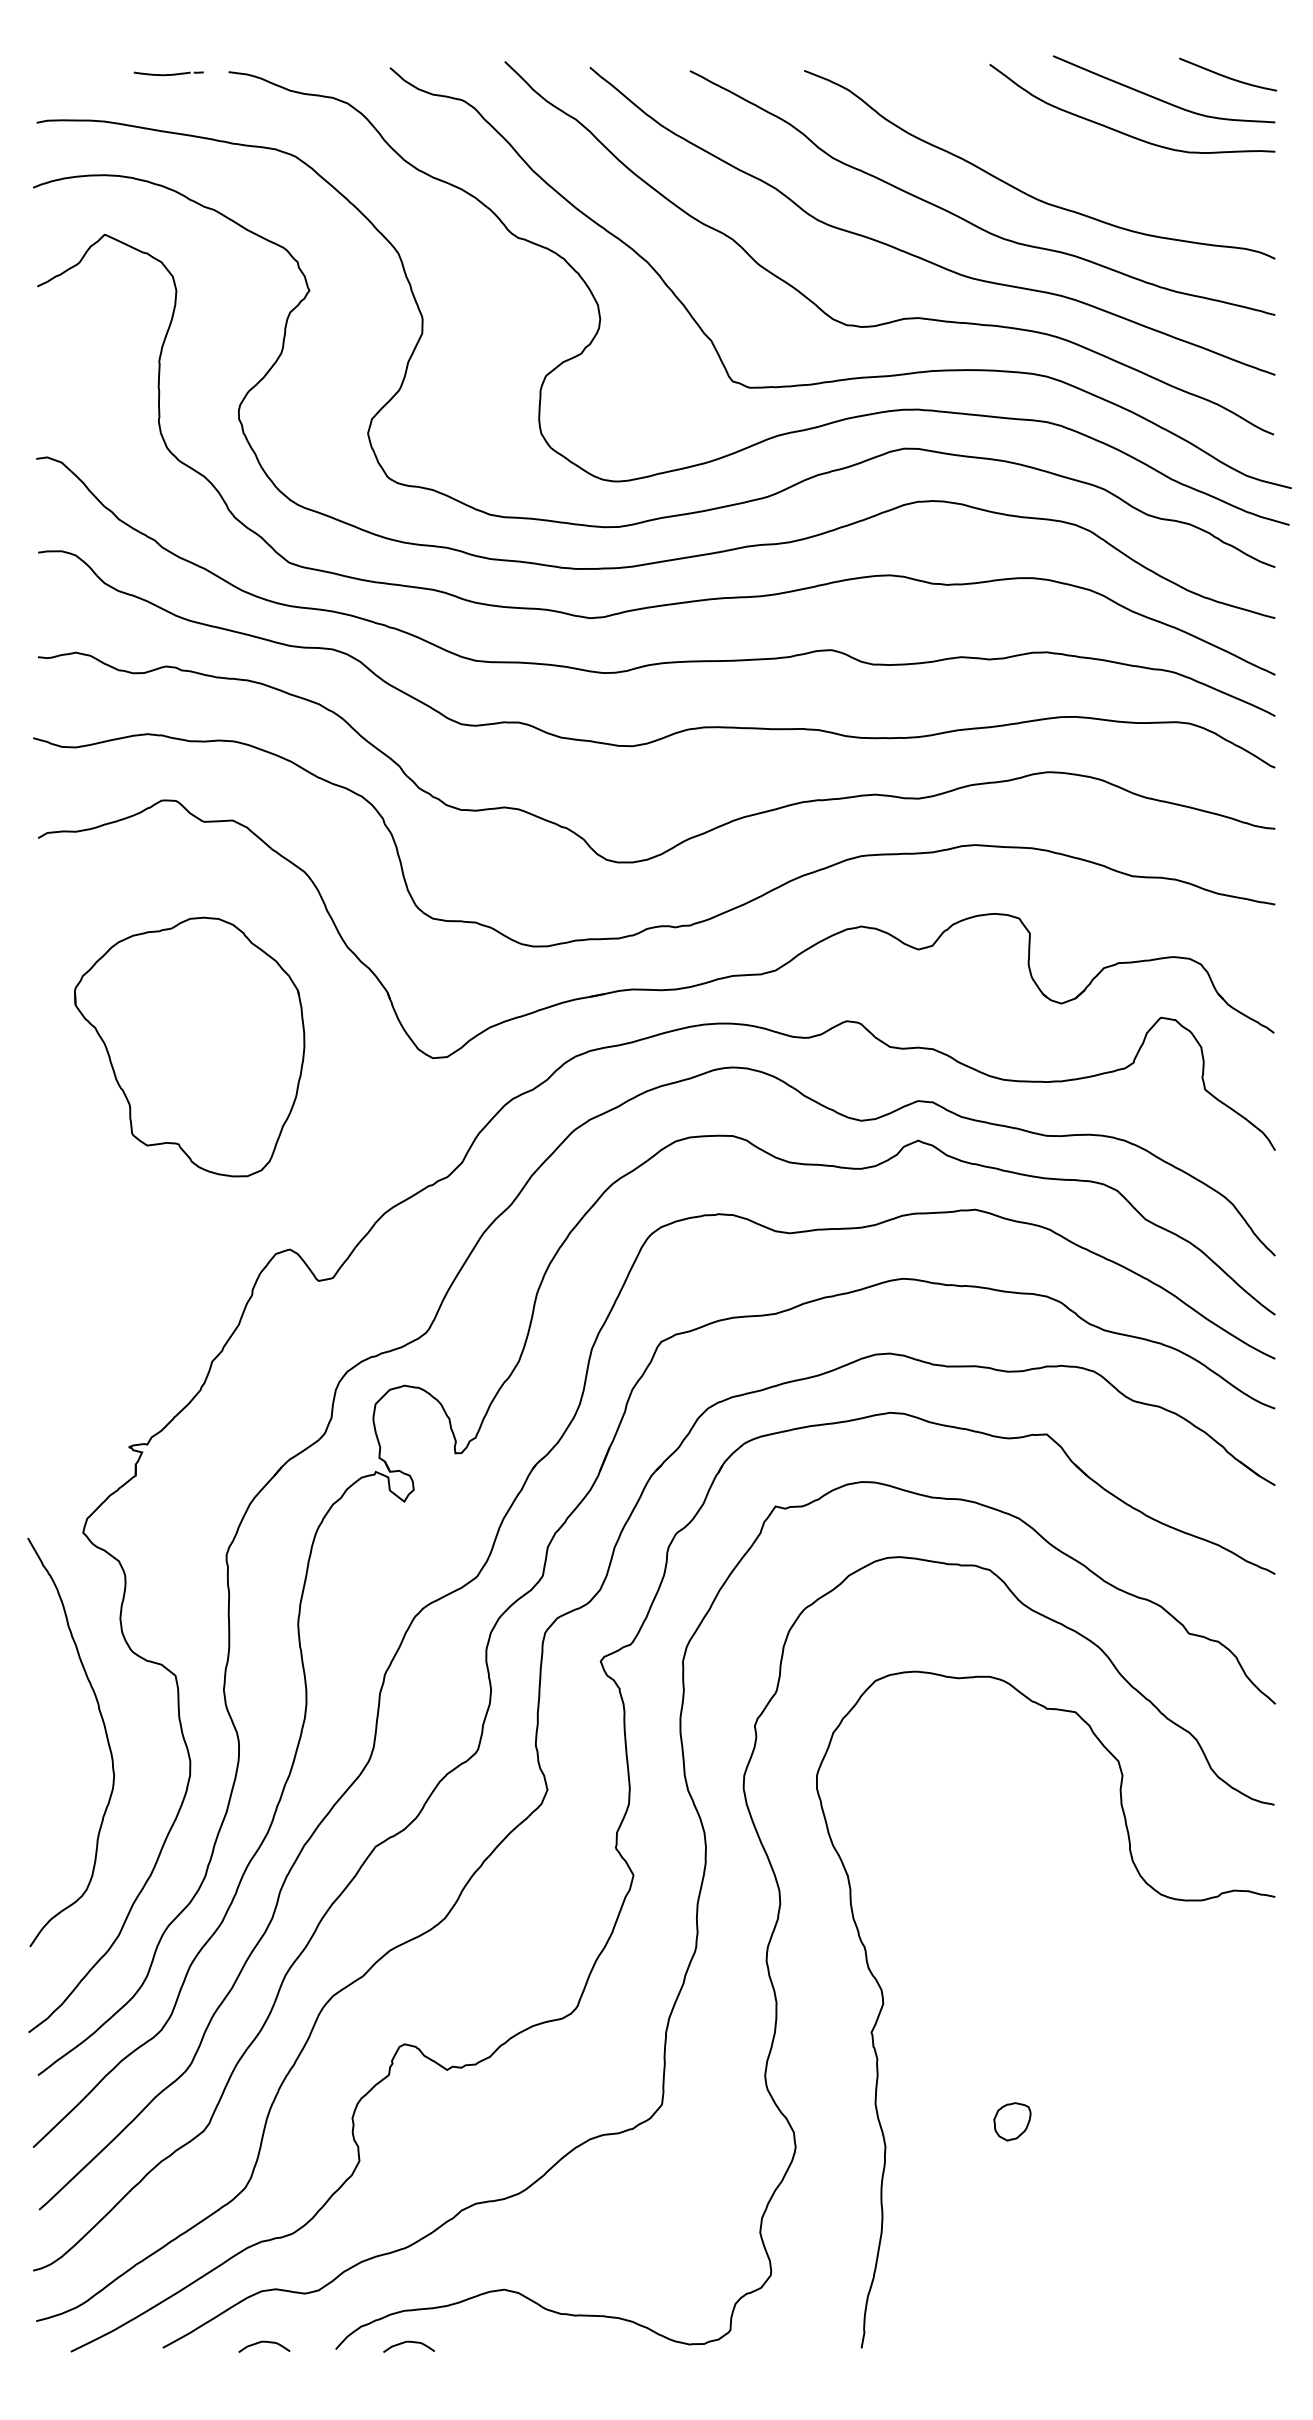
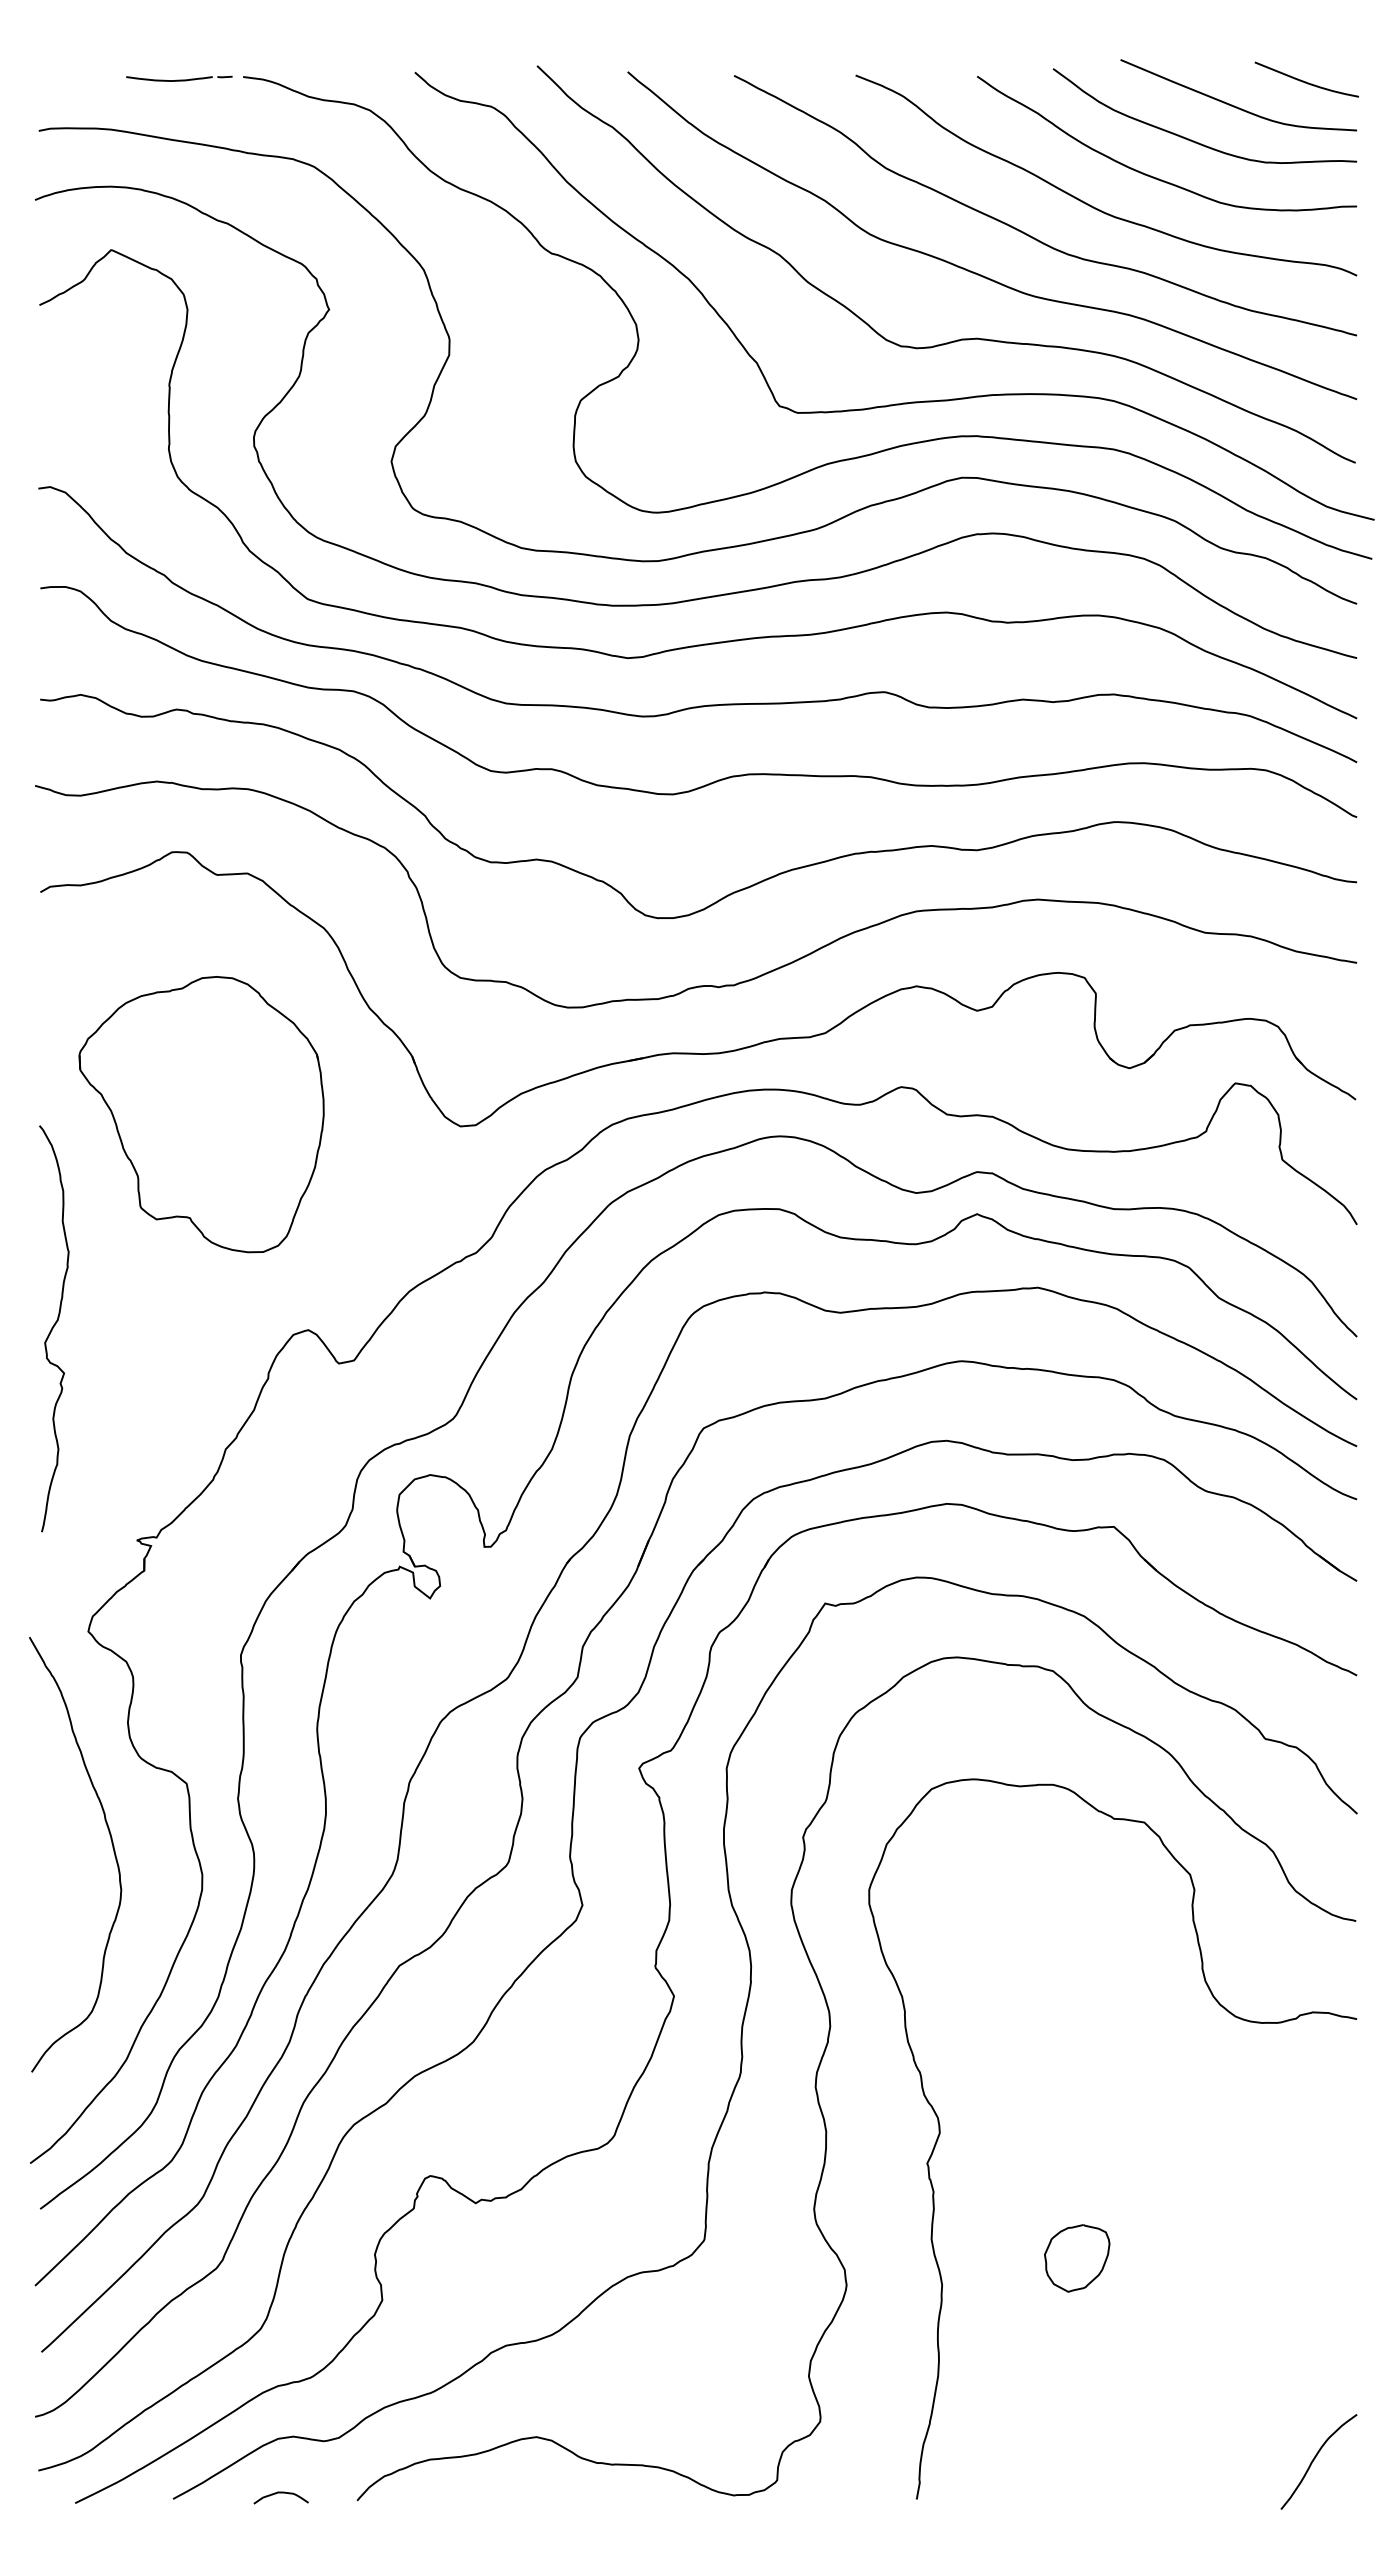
part: (168, 73) -> (179, 78), size x1.43
curve: (1082, 164) -> (1151, 175), added
curve: (50, 1248) -> (53, 1328), added
part: (1012, 2121) -> (1077, 2258), size x1.67
curve: (1235, 2311) -> (1314, 2460), added
curve: (408, 2342) -> (434, 2493), removed

